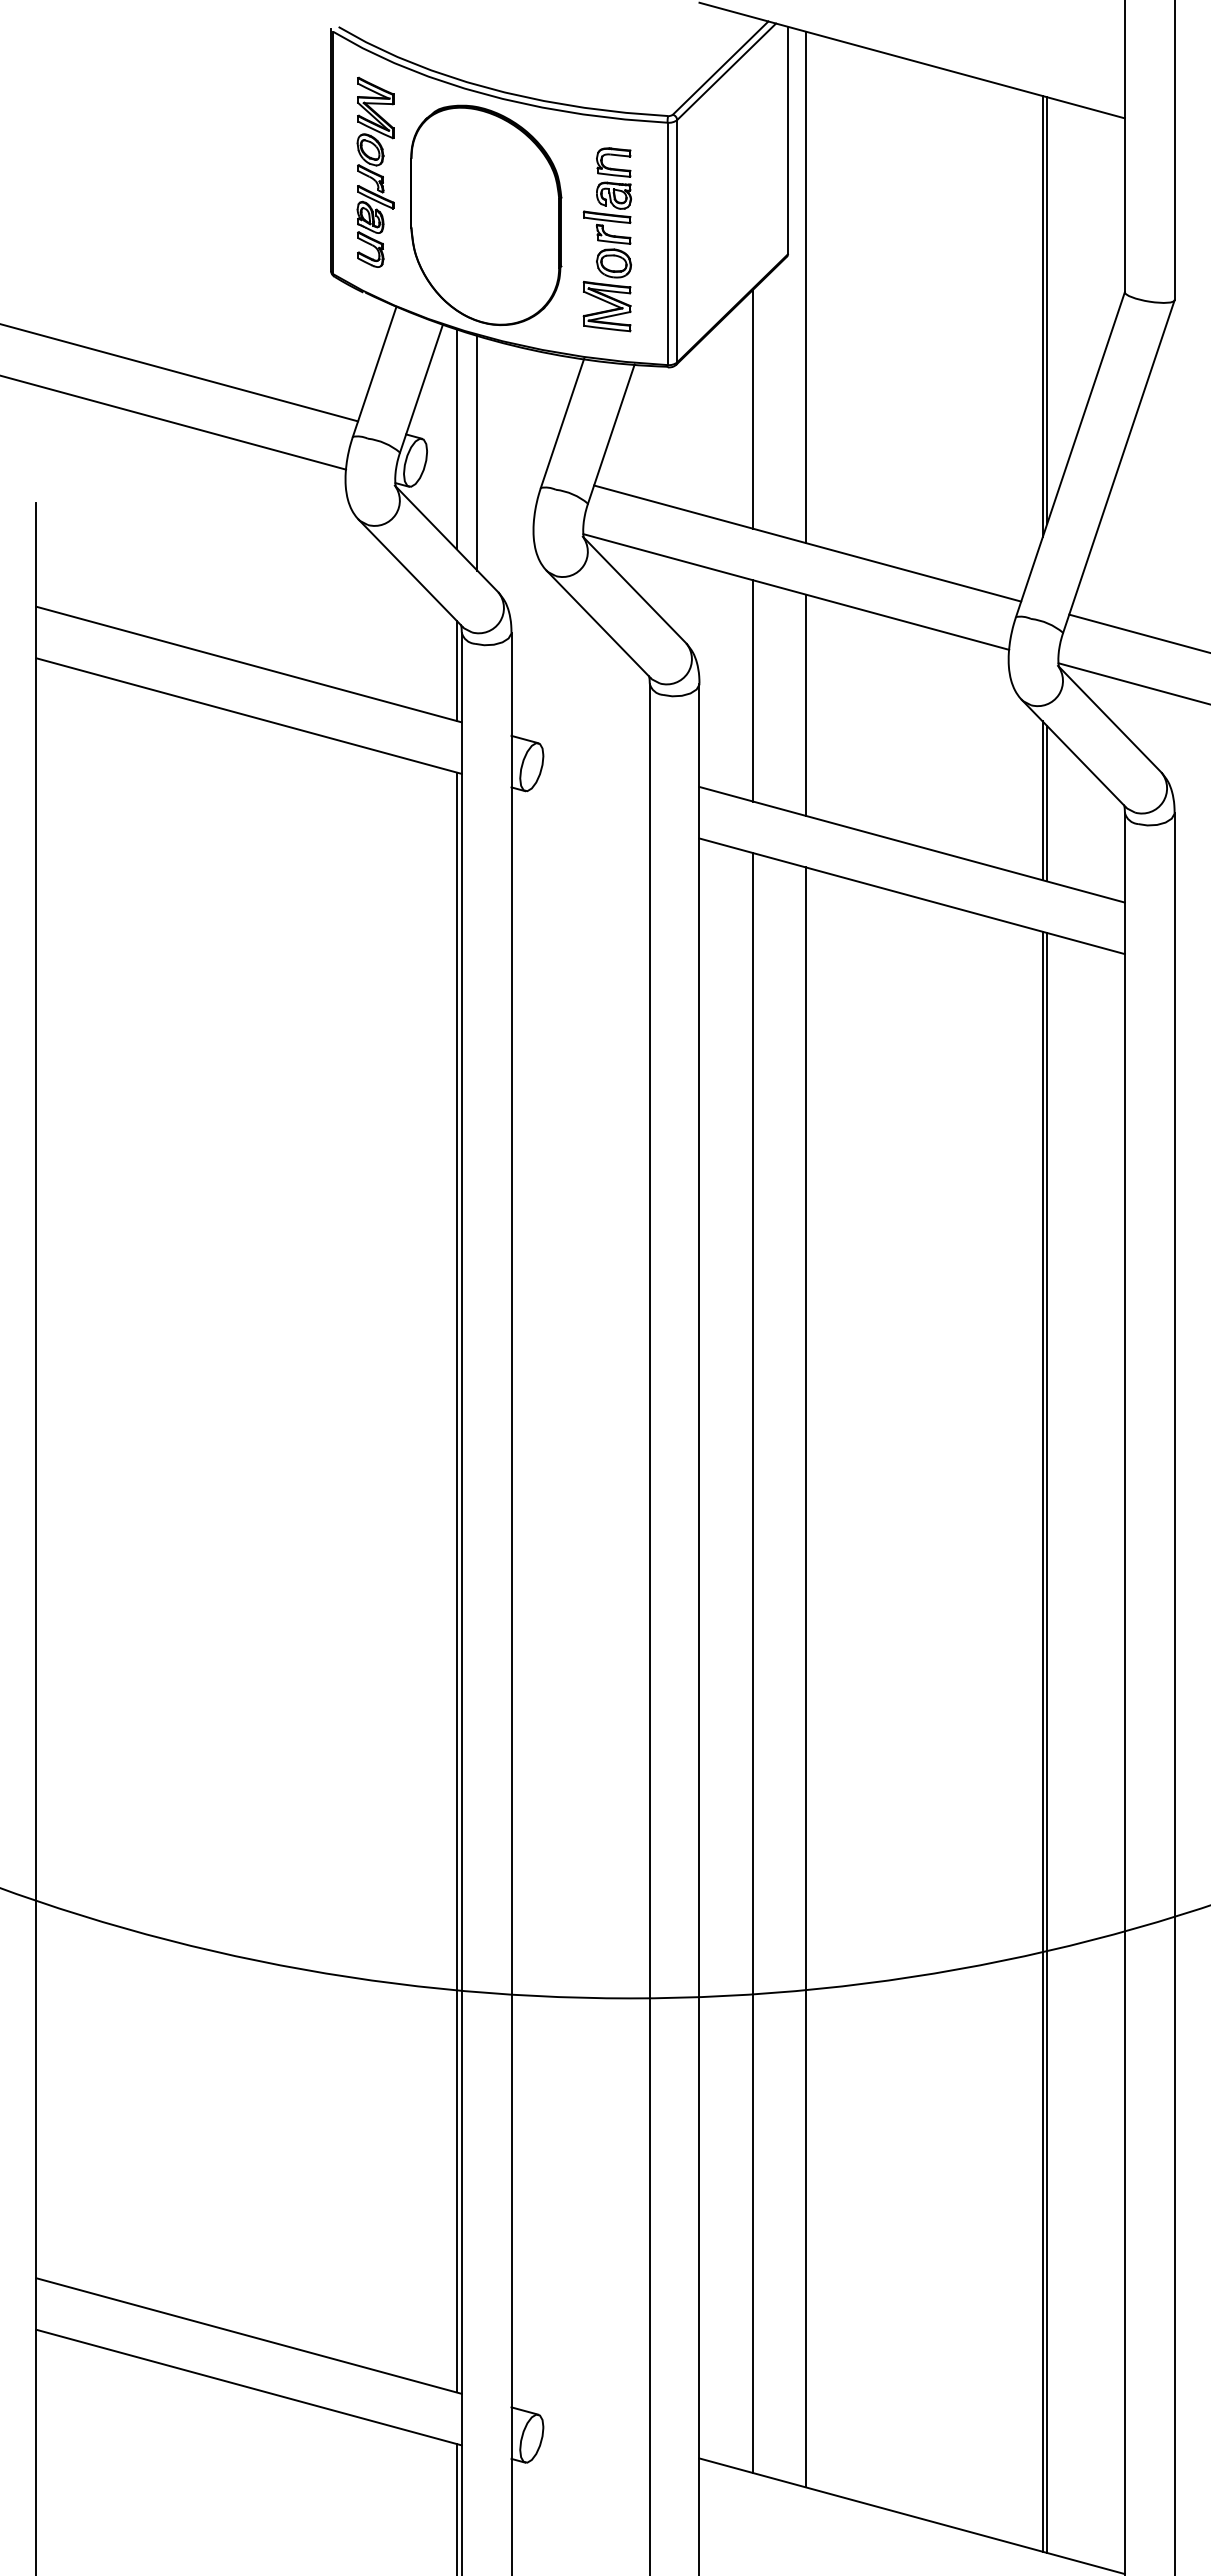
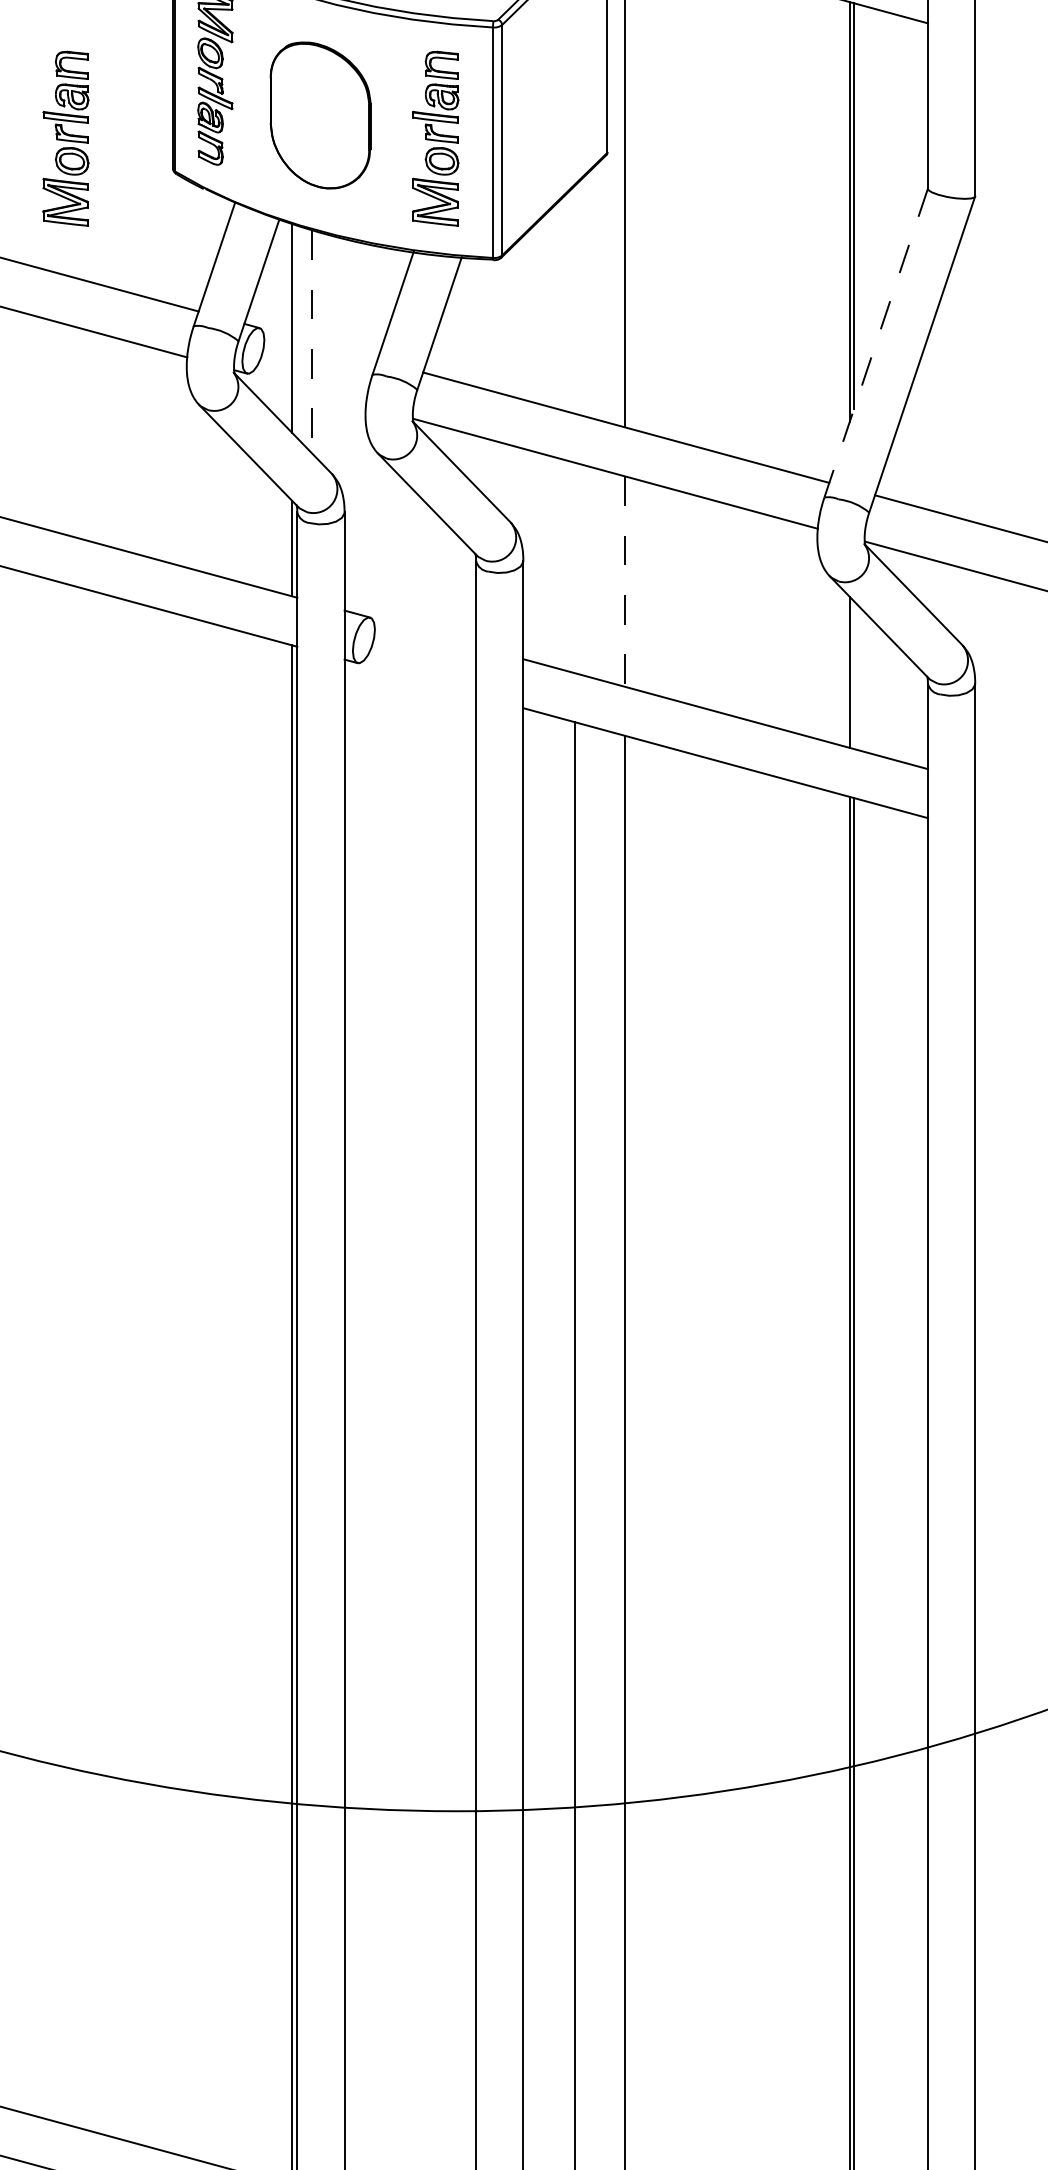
part: (486, 214) -> (320, 114), size x0.7
part: (217, 239) -> (64, 138), added
line: (753, 408) -> (574, 299), removed
line: (477, 453) -> (312, 342), solid -> dashed
line: (1070, 455) -> (876, 343), solid -> dashed
line: (753, 690) -> (574, 567), removed
line: (806, 705) -> (625, 581), solid -> dashed
line: (1047, 803) -> (854, 674), removed

